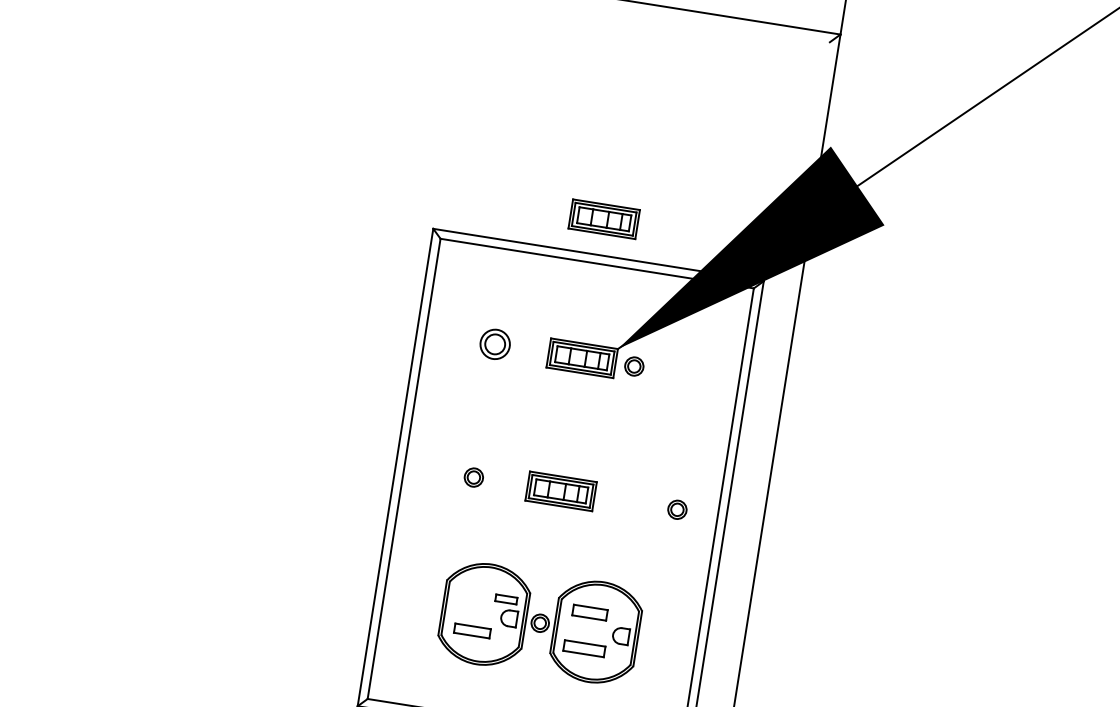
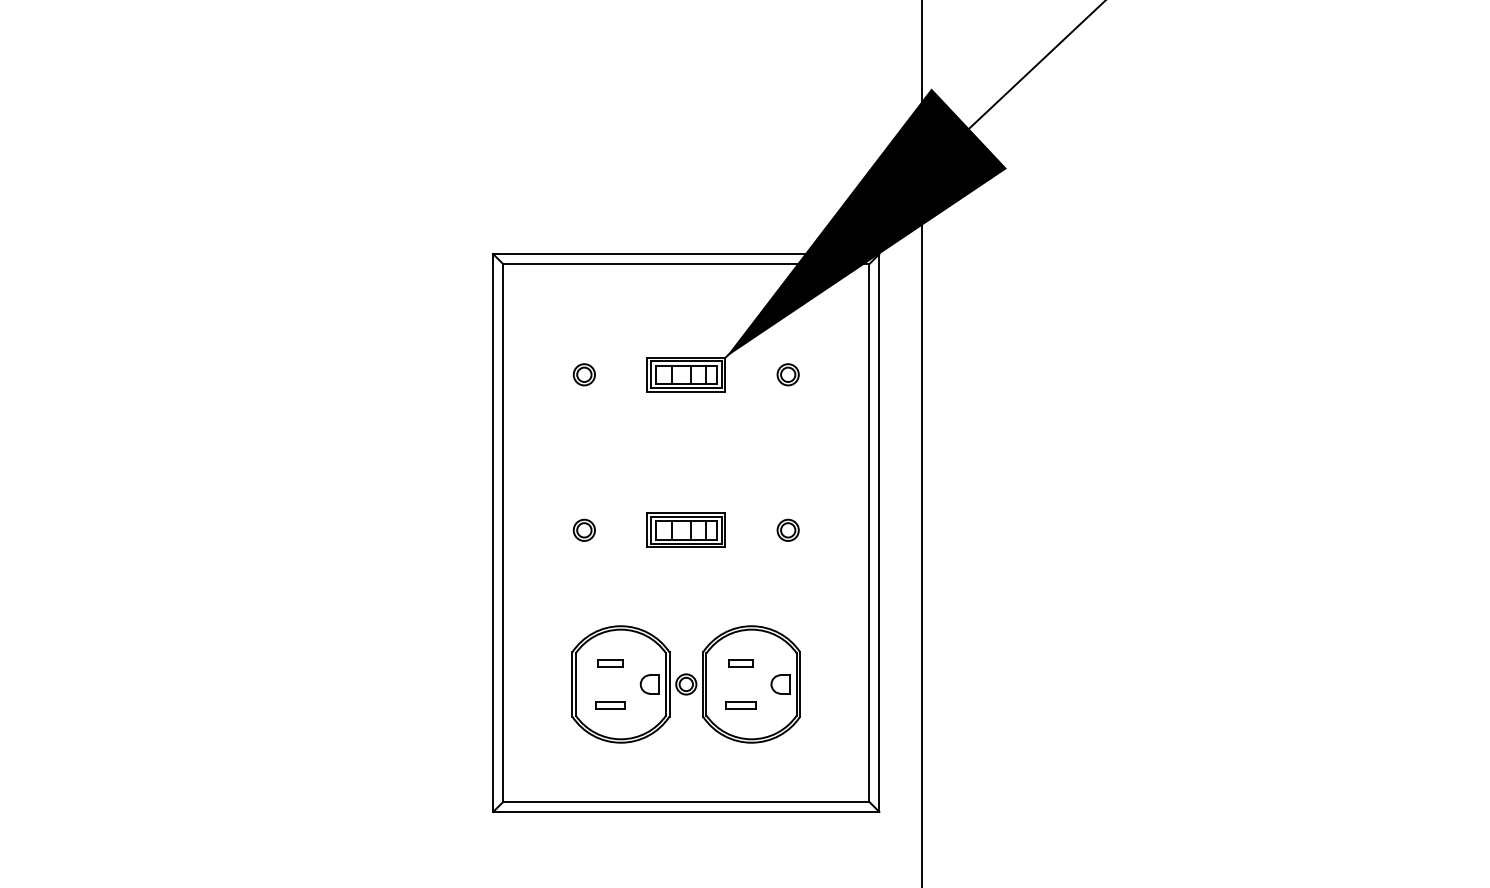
part: (603, 218) -> (685, 211), removed
part: (494, 344) -> (583, 374), size x0.62
part: (633, 366) -> (787, 374), moved
part: (676, 508) -> (787, 529), moved
part: (506, 599) -> (610, 663), moved
part: (589, 612) -> (740, 663), size x0.62
part: (472, 631) -> (610, 705), size x0.71
part: (583, 648) -> (740, 705), size x0.62

